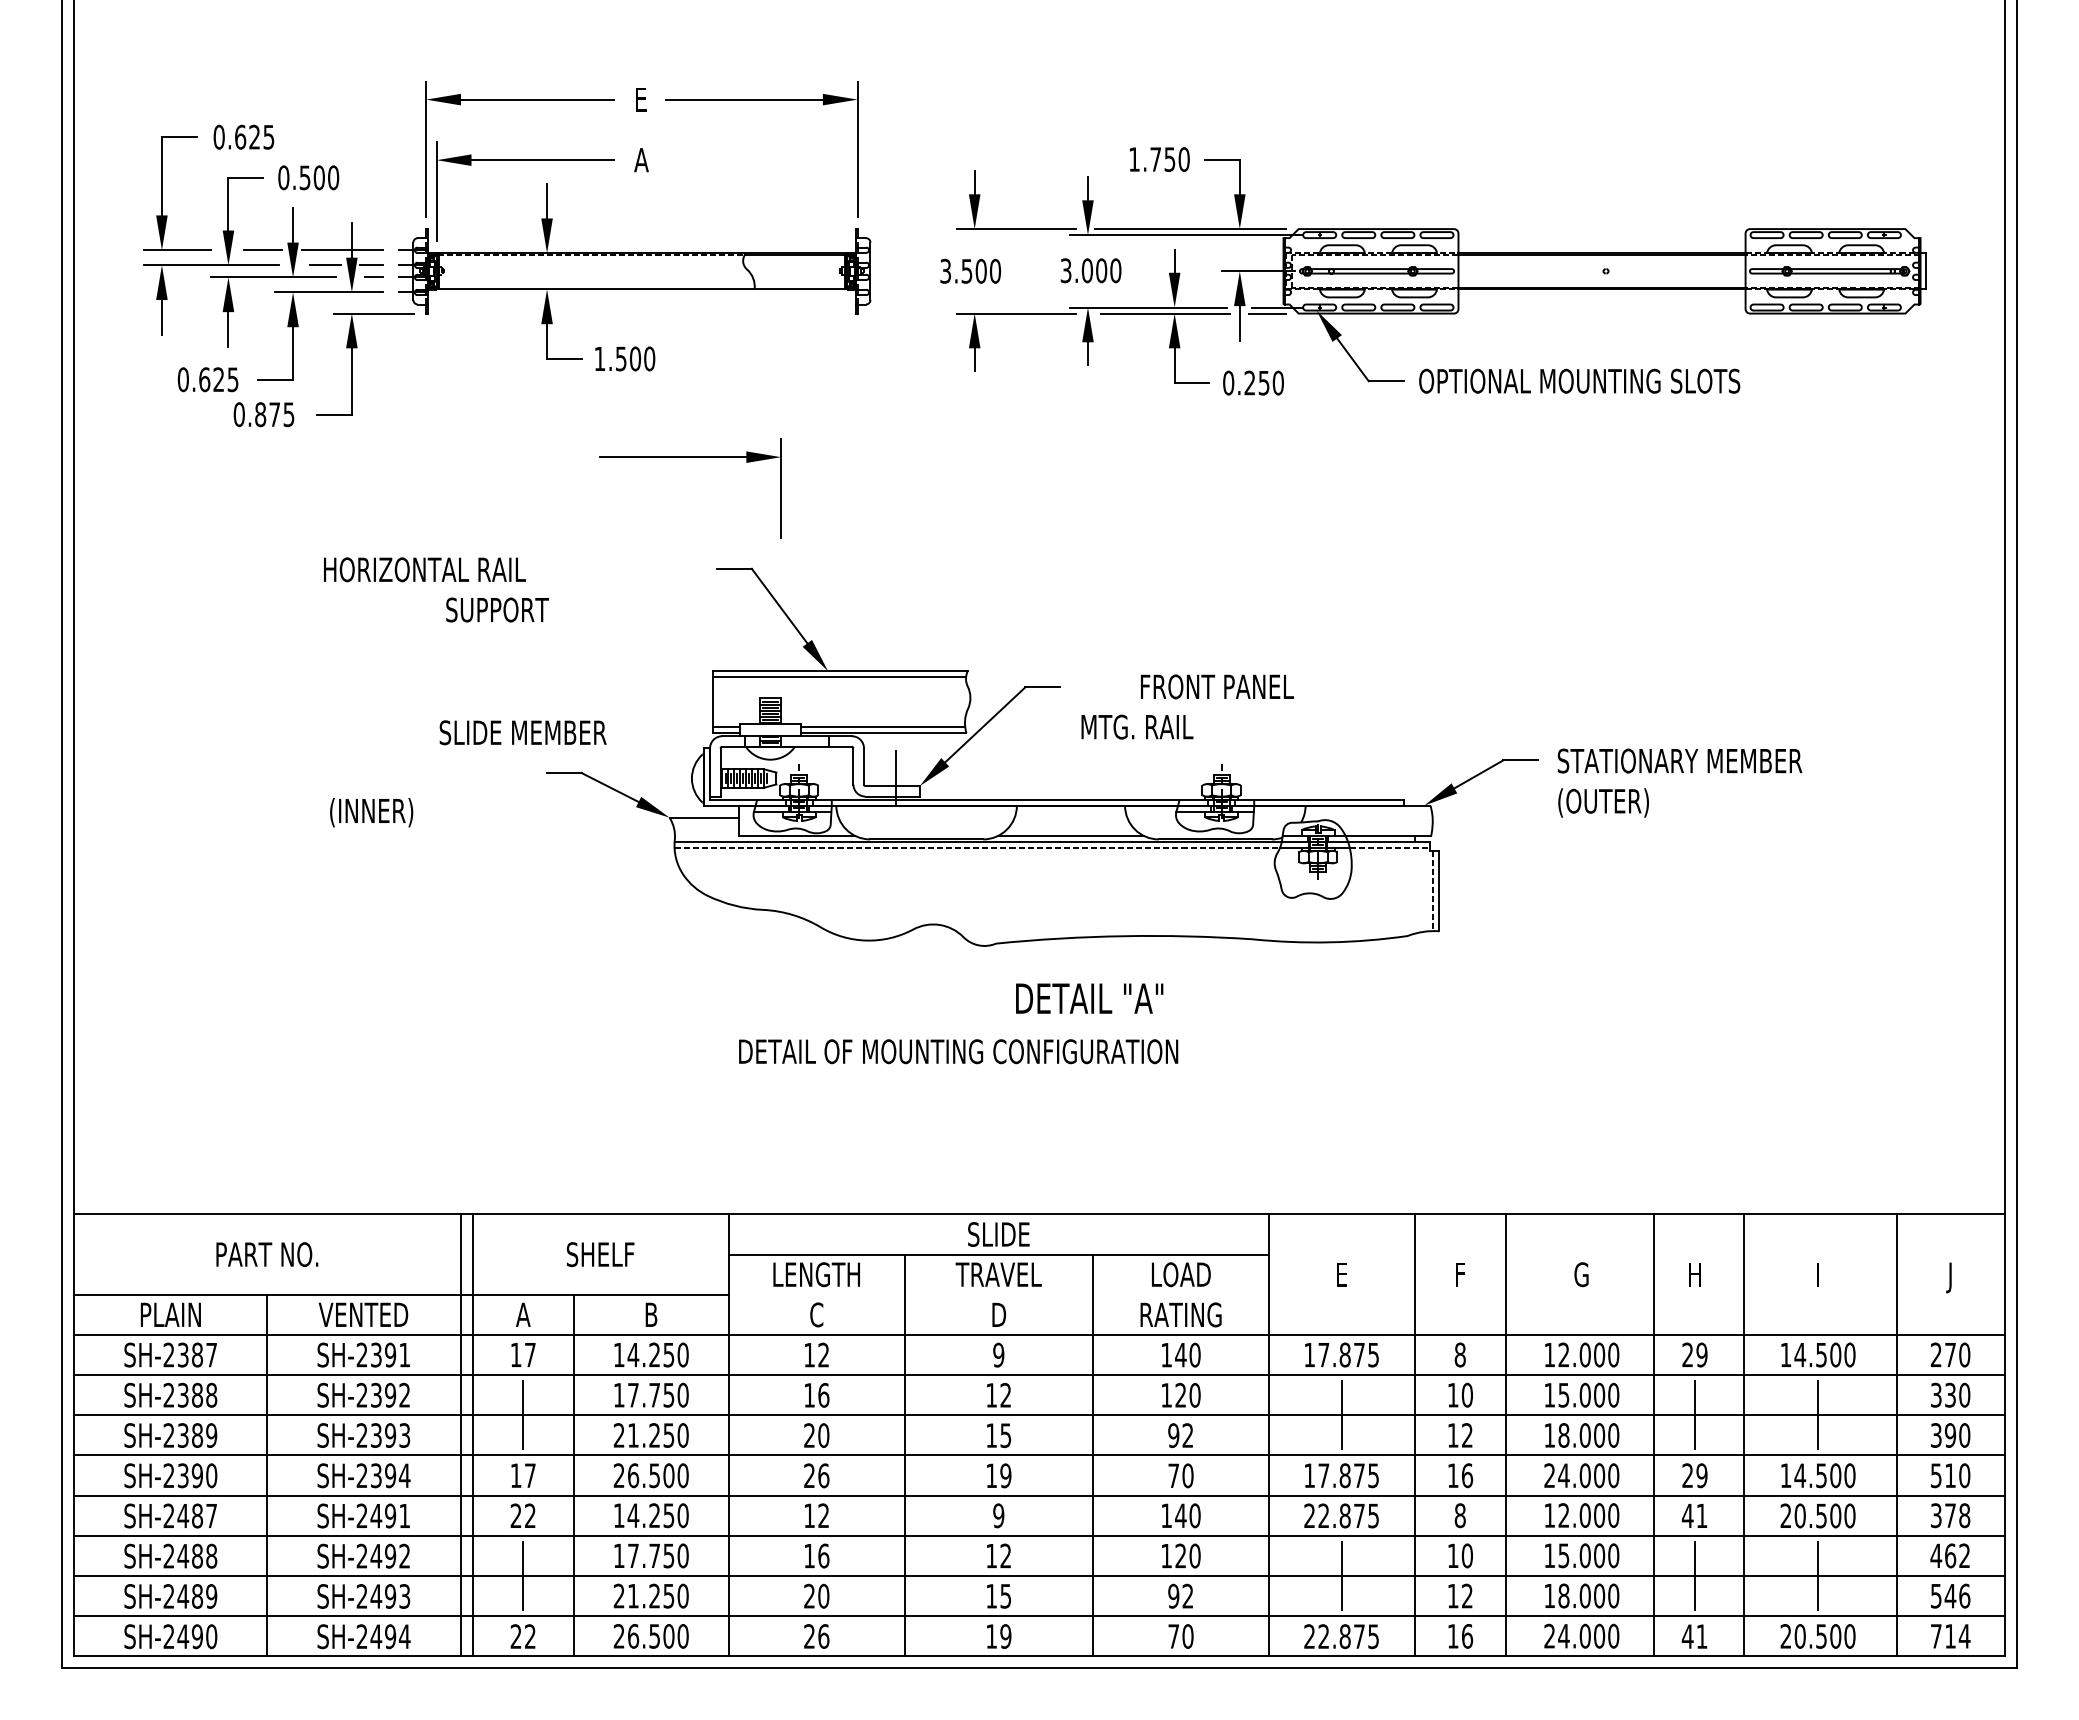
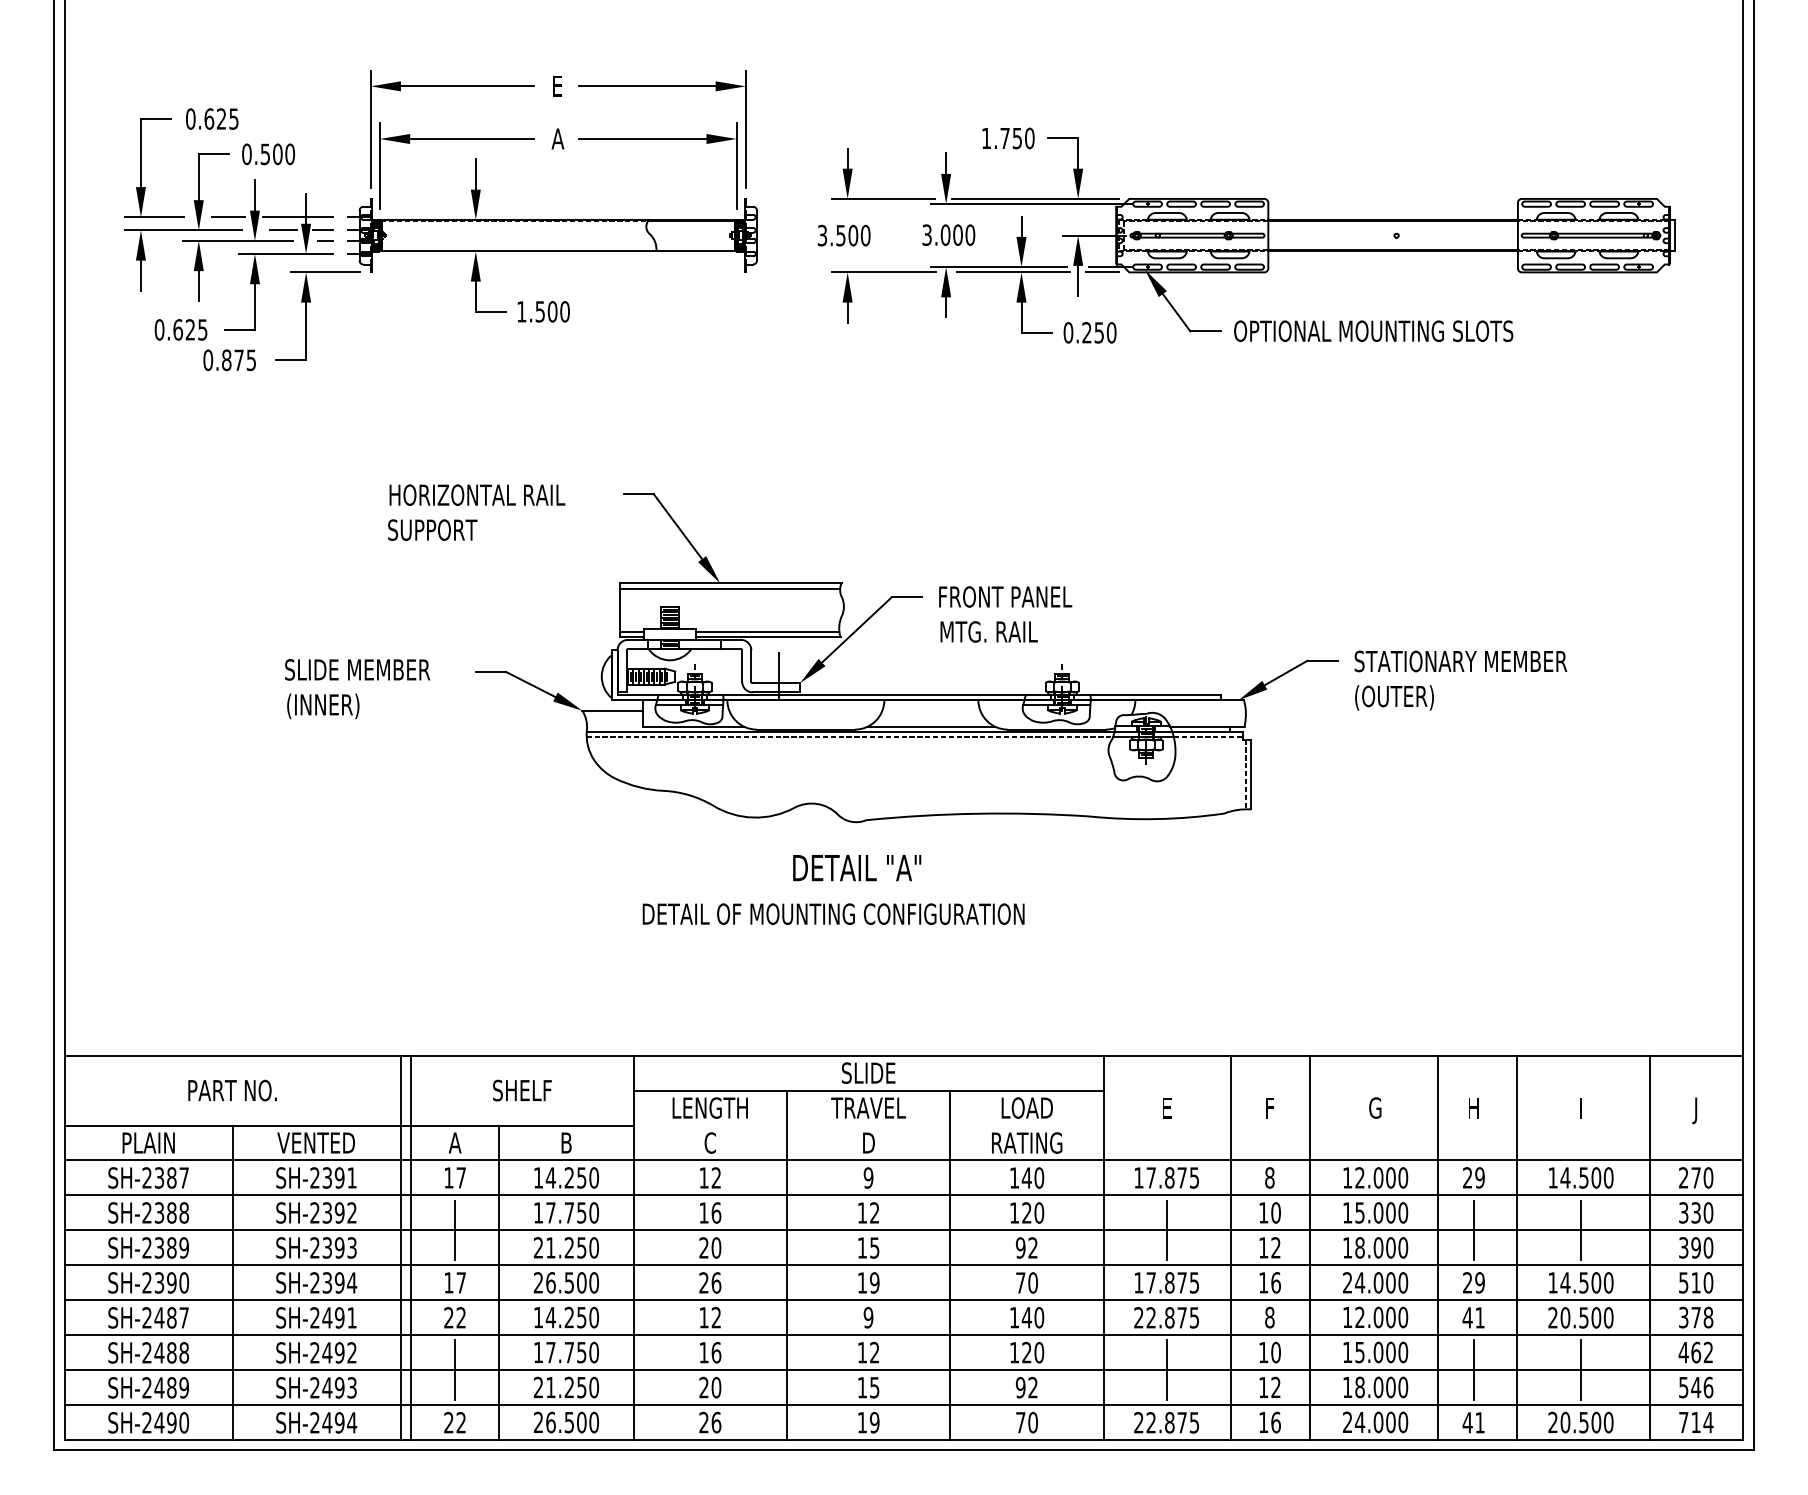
part: (690, 457) -> (657, 139), moved
text: (424, 569) -> (477, 494), moved
text: (1217, 686) -> (1005, 596), moved
text: (522, 732) -> (357, 669), moved
text: (1089, 998) -> (857, 867), moved

